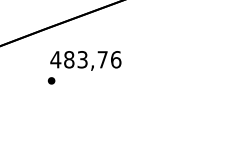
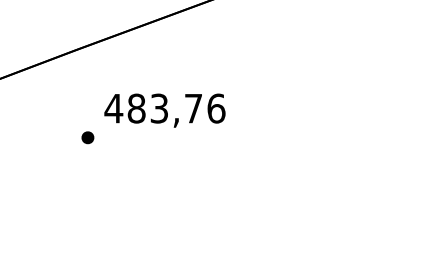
text: (85, 60) -> (164, 109), moved

